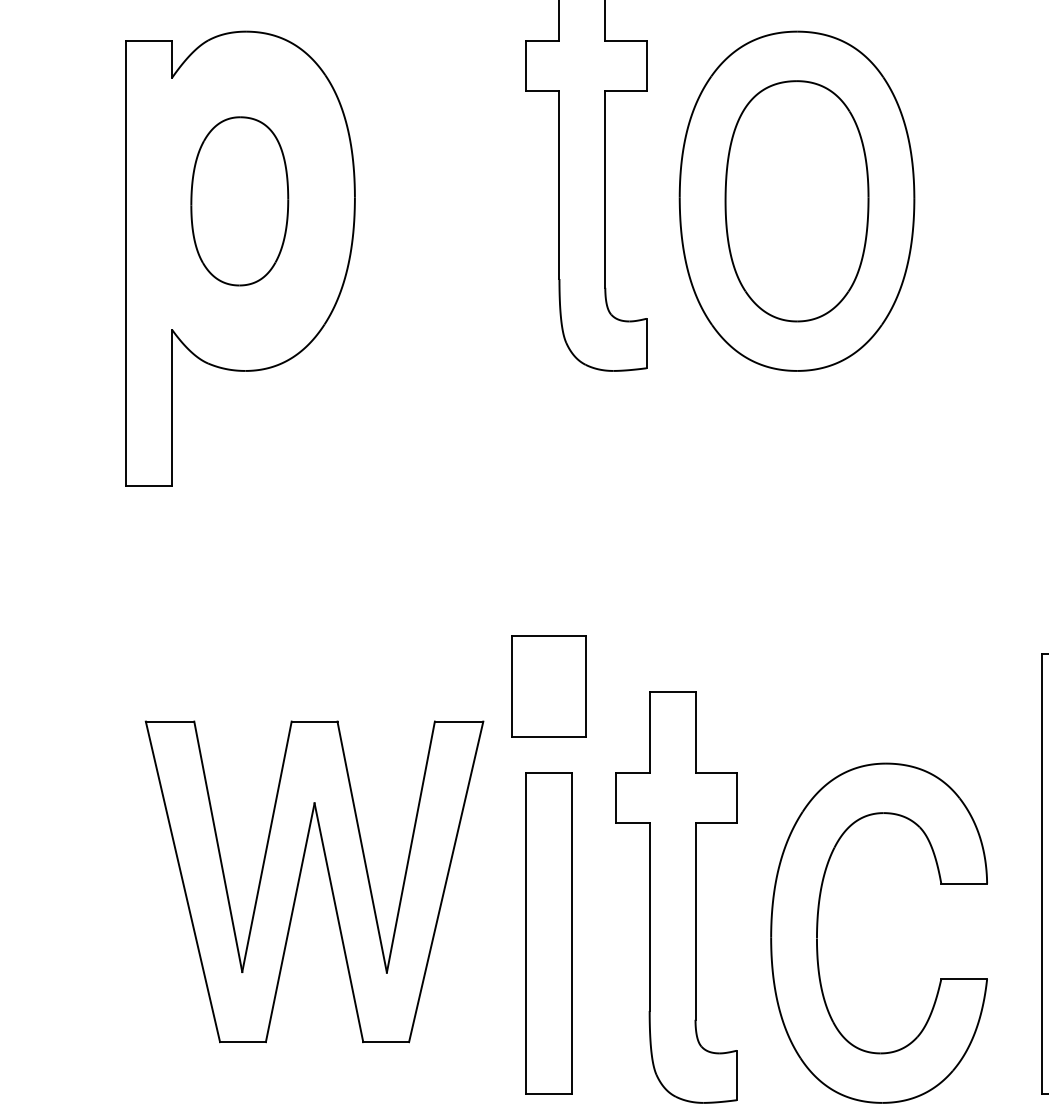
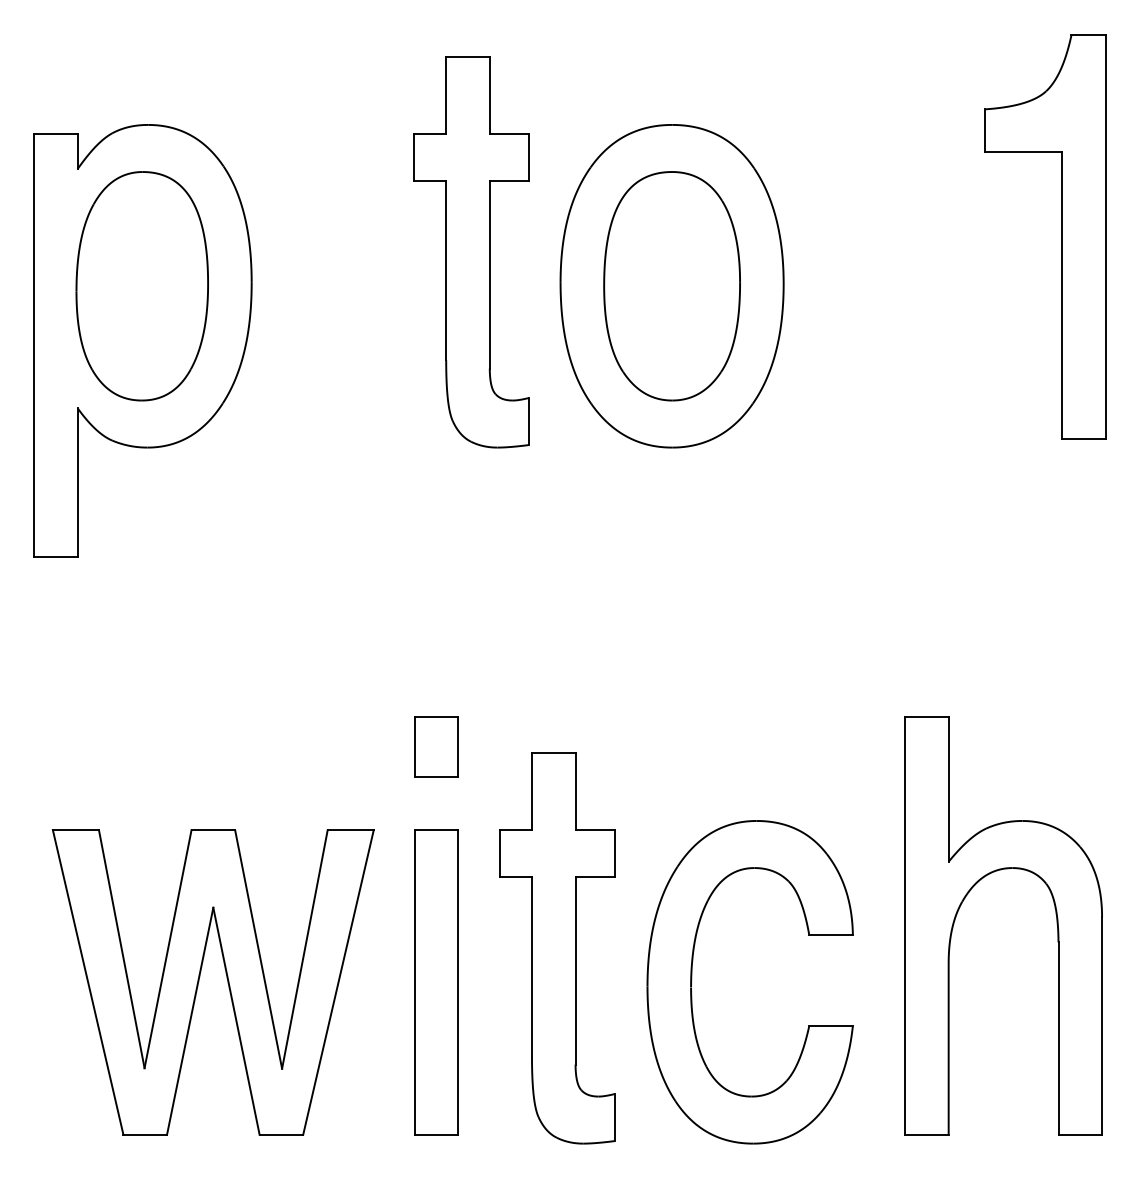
part: (239, 201) -> (141, 286), size x1.43
part: (549, 685) -> (436, 746), size x0.62
part: (300, 880) -> (199, 981), moved

